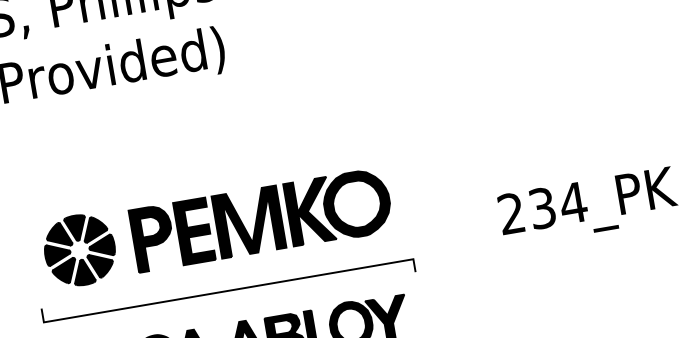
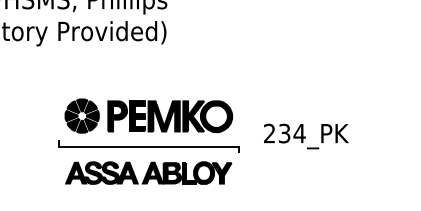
text: (588, 206) -> (306, 136), moved

